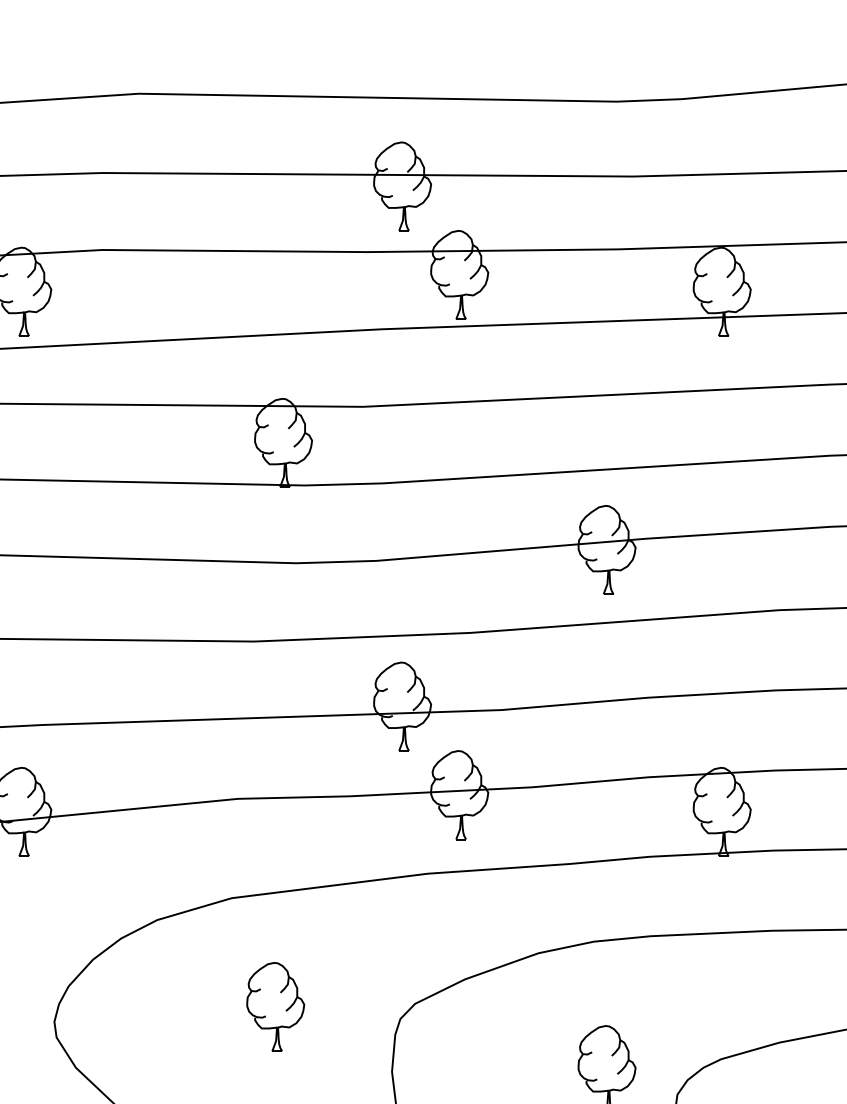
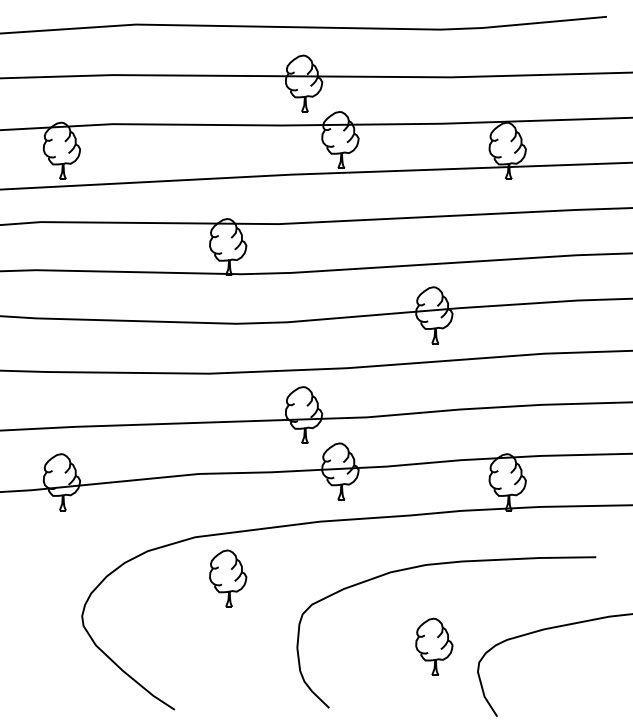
part: (276, 1006) -> (228, 578), moved

